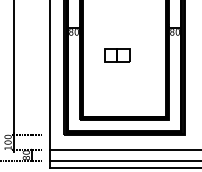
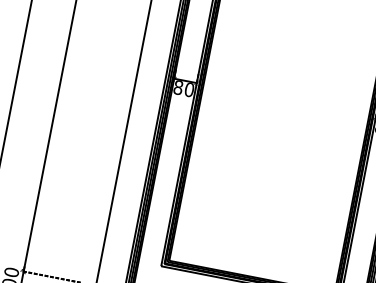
part: (117, 55) -> (261, 152), removed

